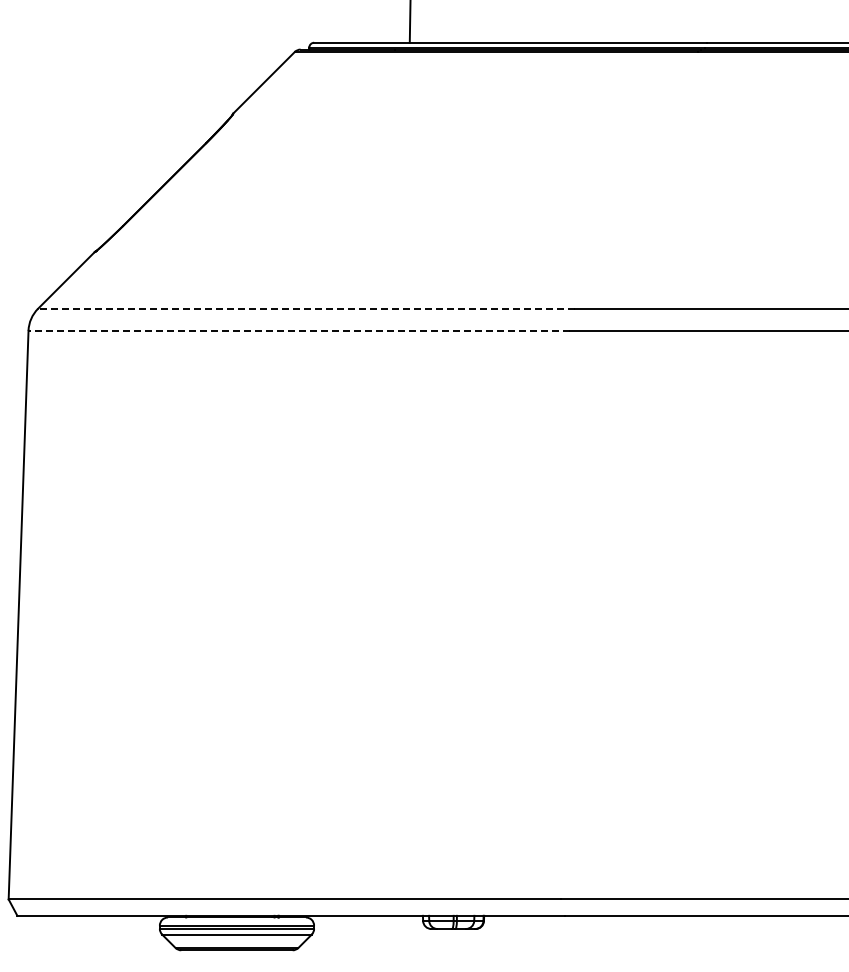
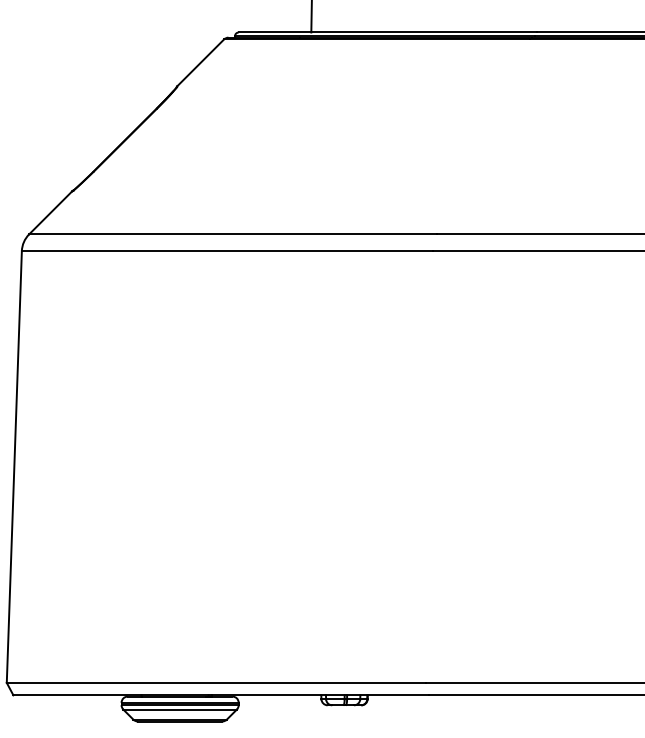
line: (306, 308) -> (232, 234), dashed -> solid
line: (299, 330) -> (227, 250), dashed -> solid

